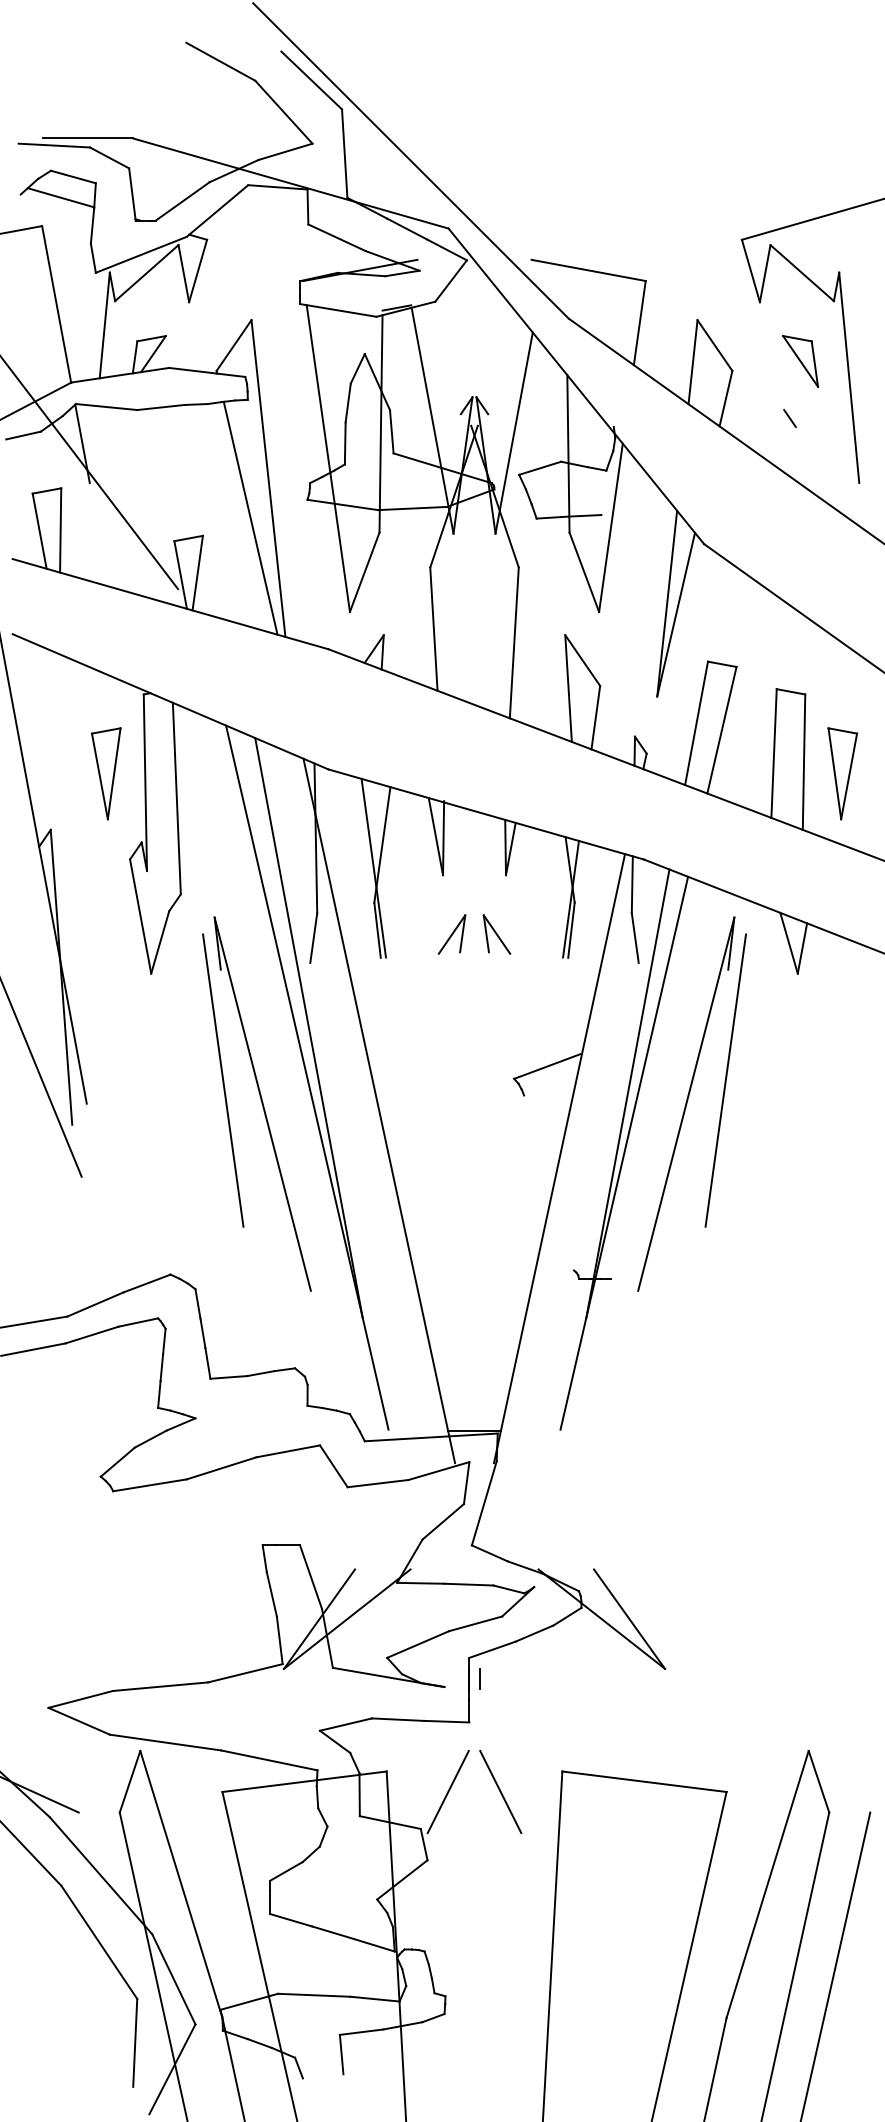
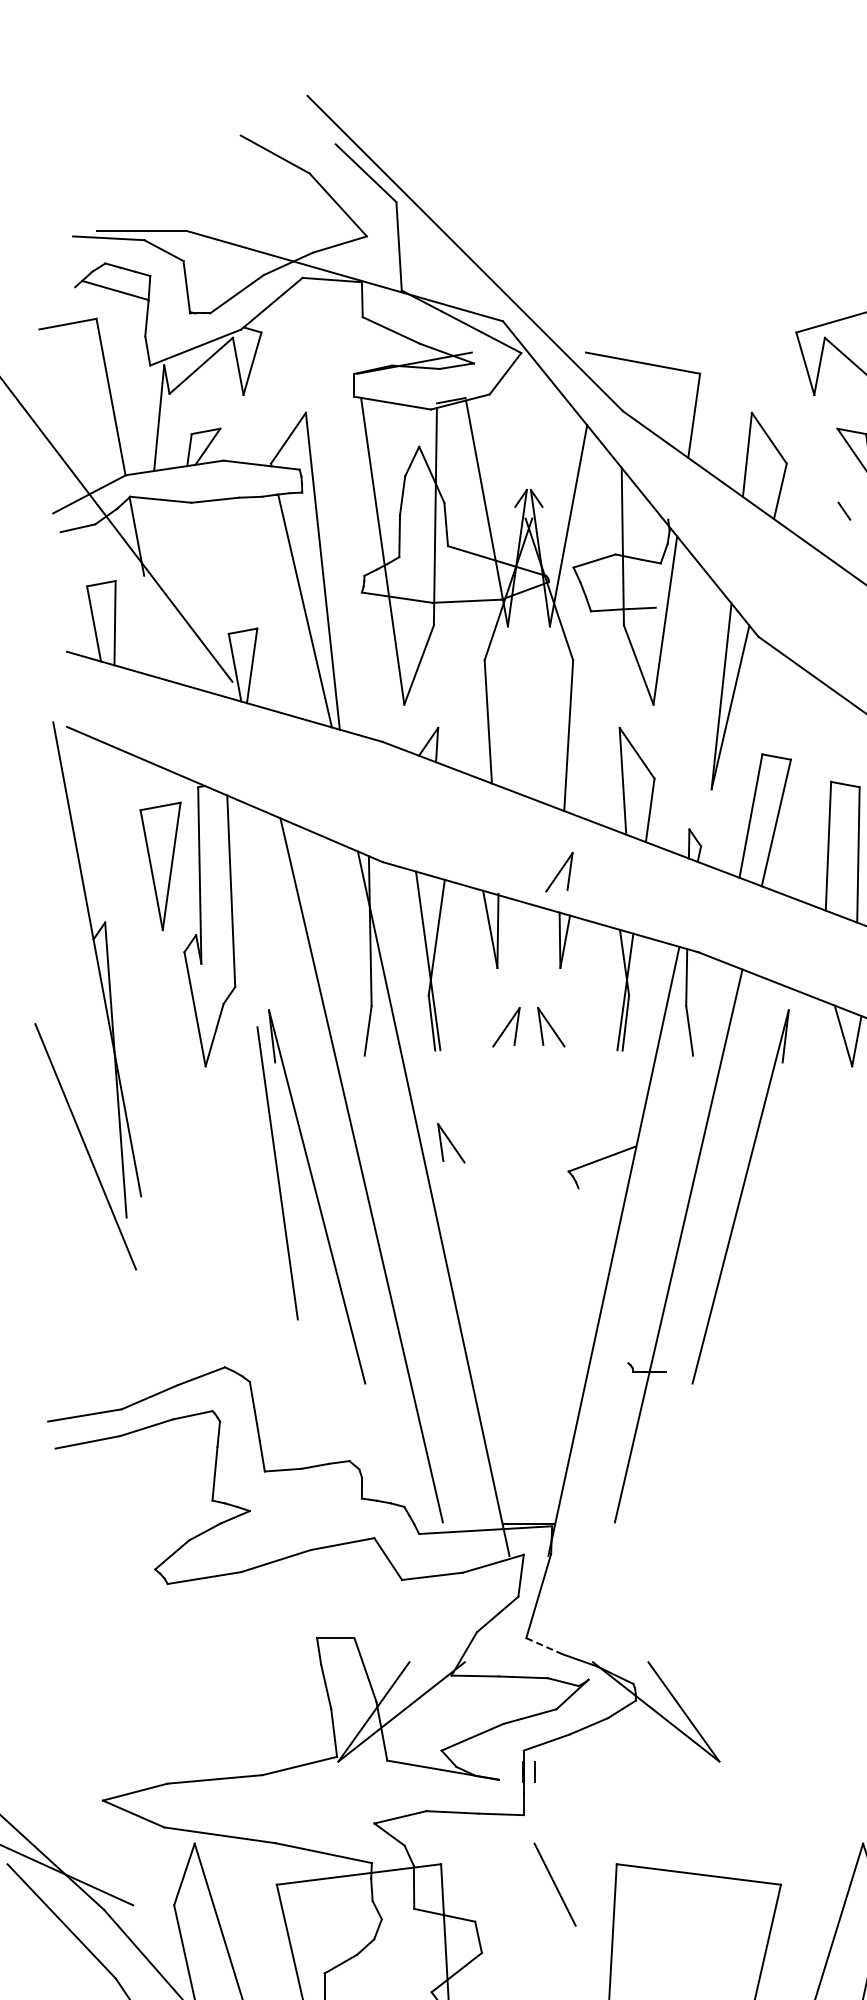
part: (106, 773) -> (160, 866), size x1.4
part: (504, 779) -> (558, 872), added
line: (308, 1028) -> (362, 1121), removed
part: (396, 1050) -> (450, 1143), added
line: (725, 1080) -> (779, 1173), removed
line: (627, 1093) -> (681, 1186), removed
line: (489, 1553) -> (543, 1646), solid -> dashed
line: (447, 1791) -> (501, 1884), removed

